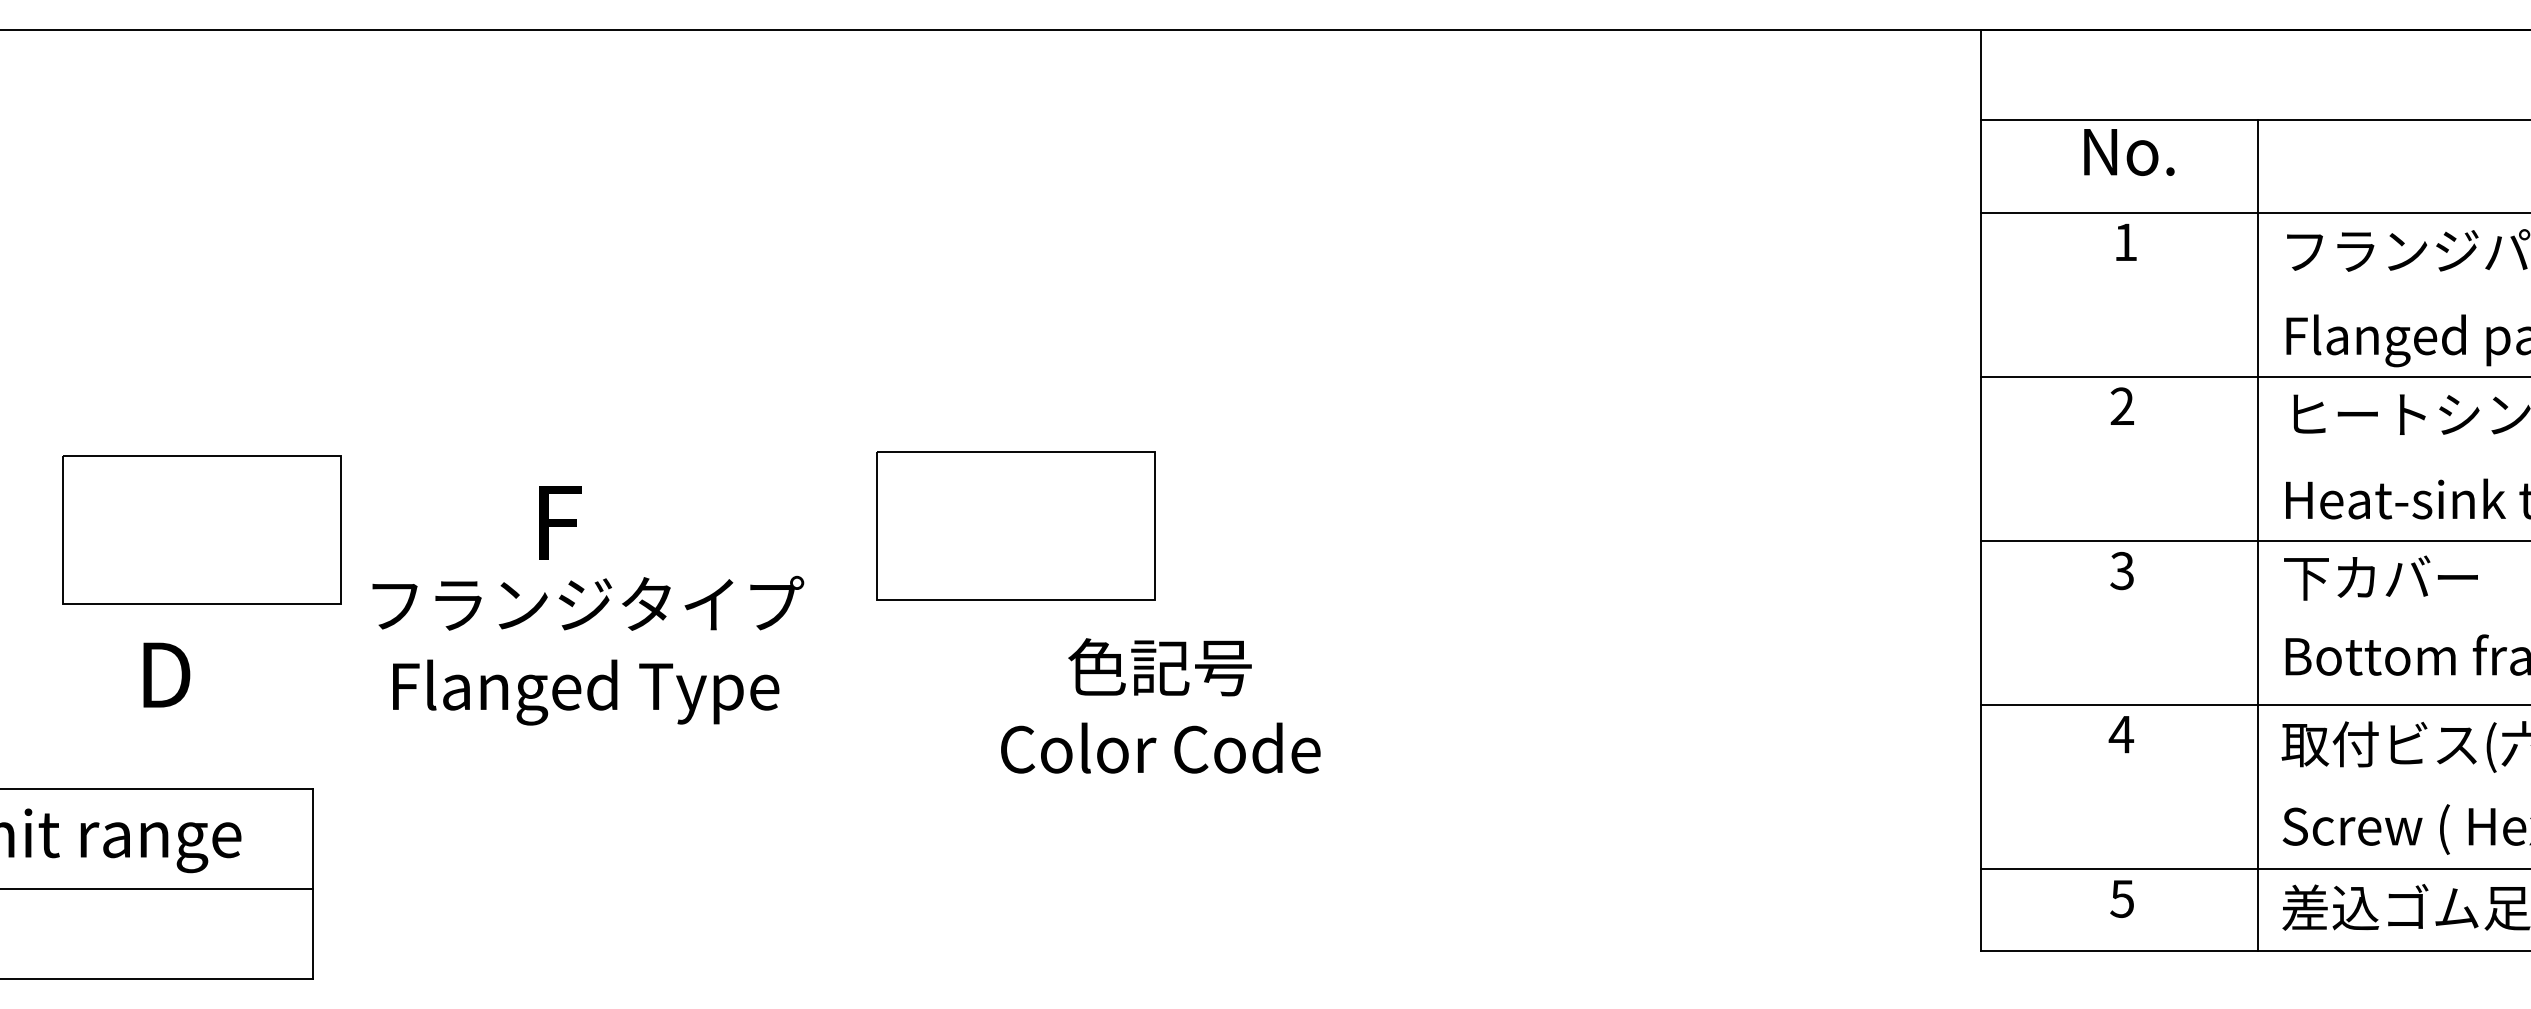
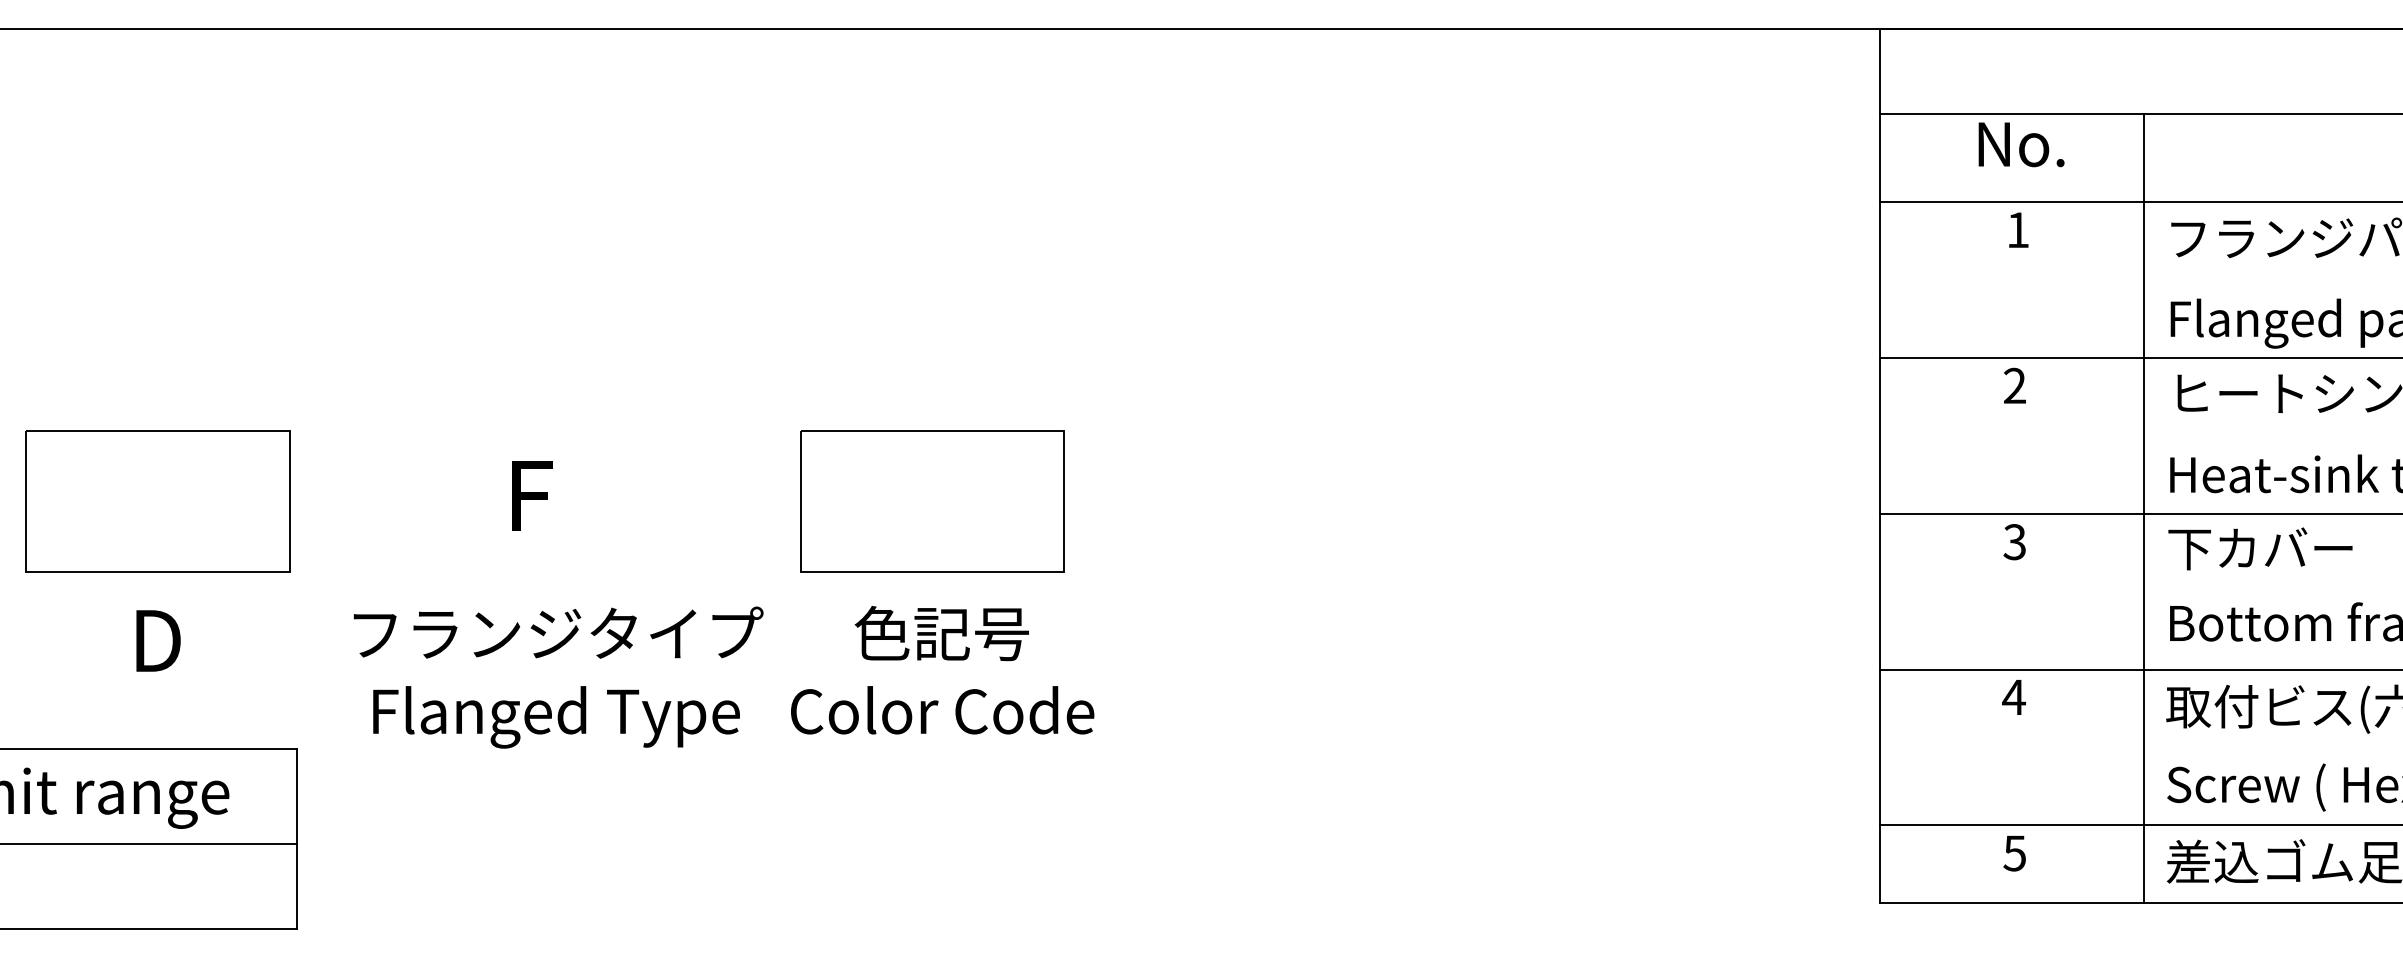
part: (1015, 525) -> (931, 500), moved
part: (201, 529) -> (157, 500), moved
text: (588, 650) -> (558, 677), moved
text: (1160, 705) -> (942, 669), moved

